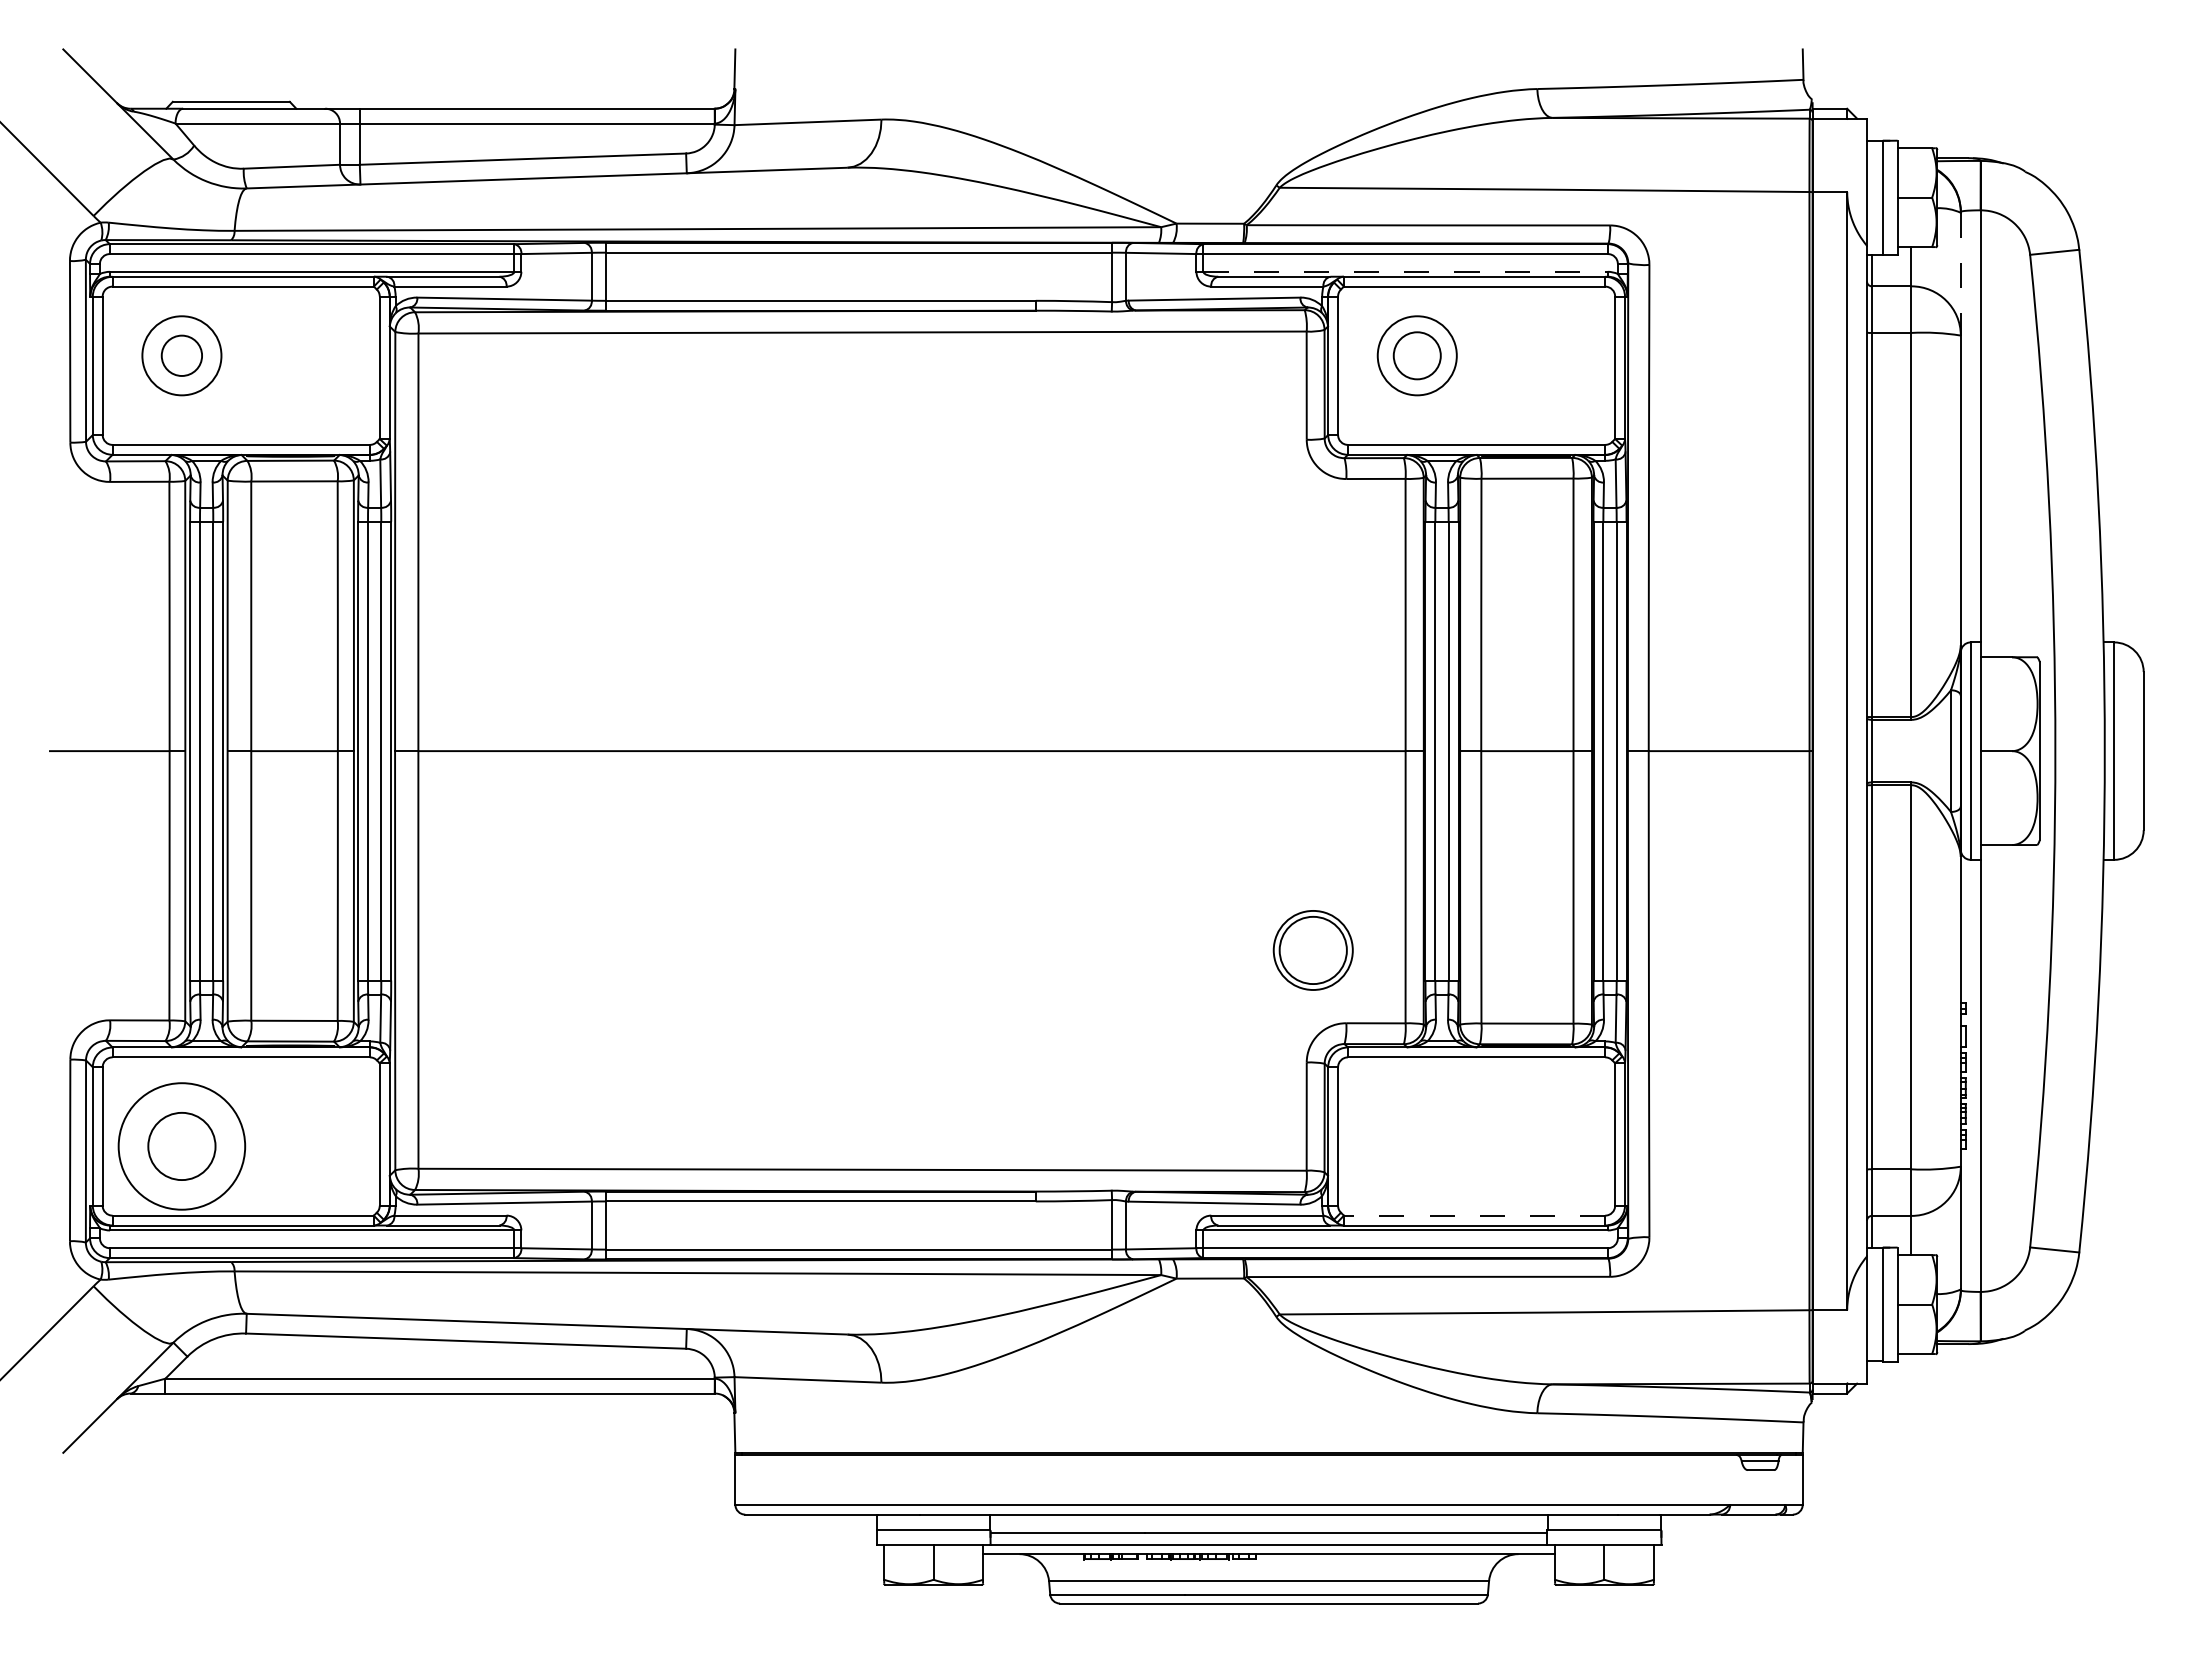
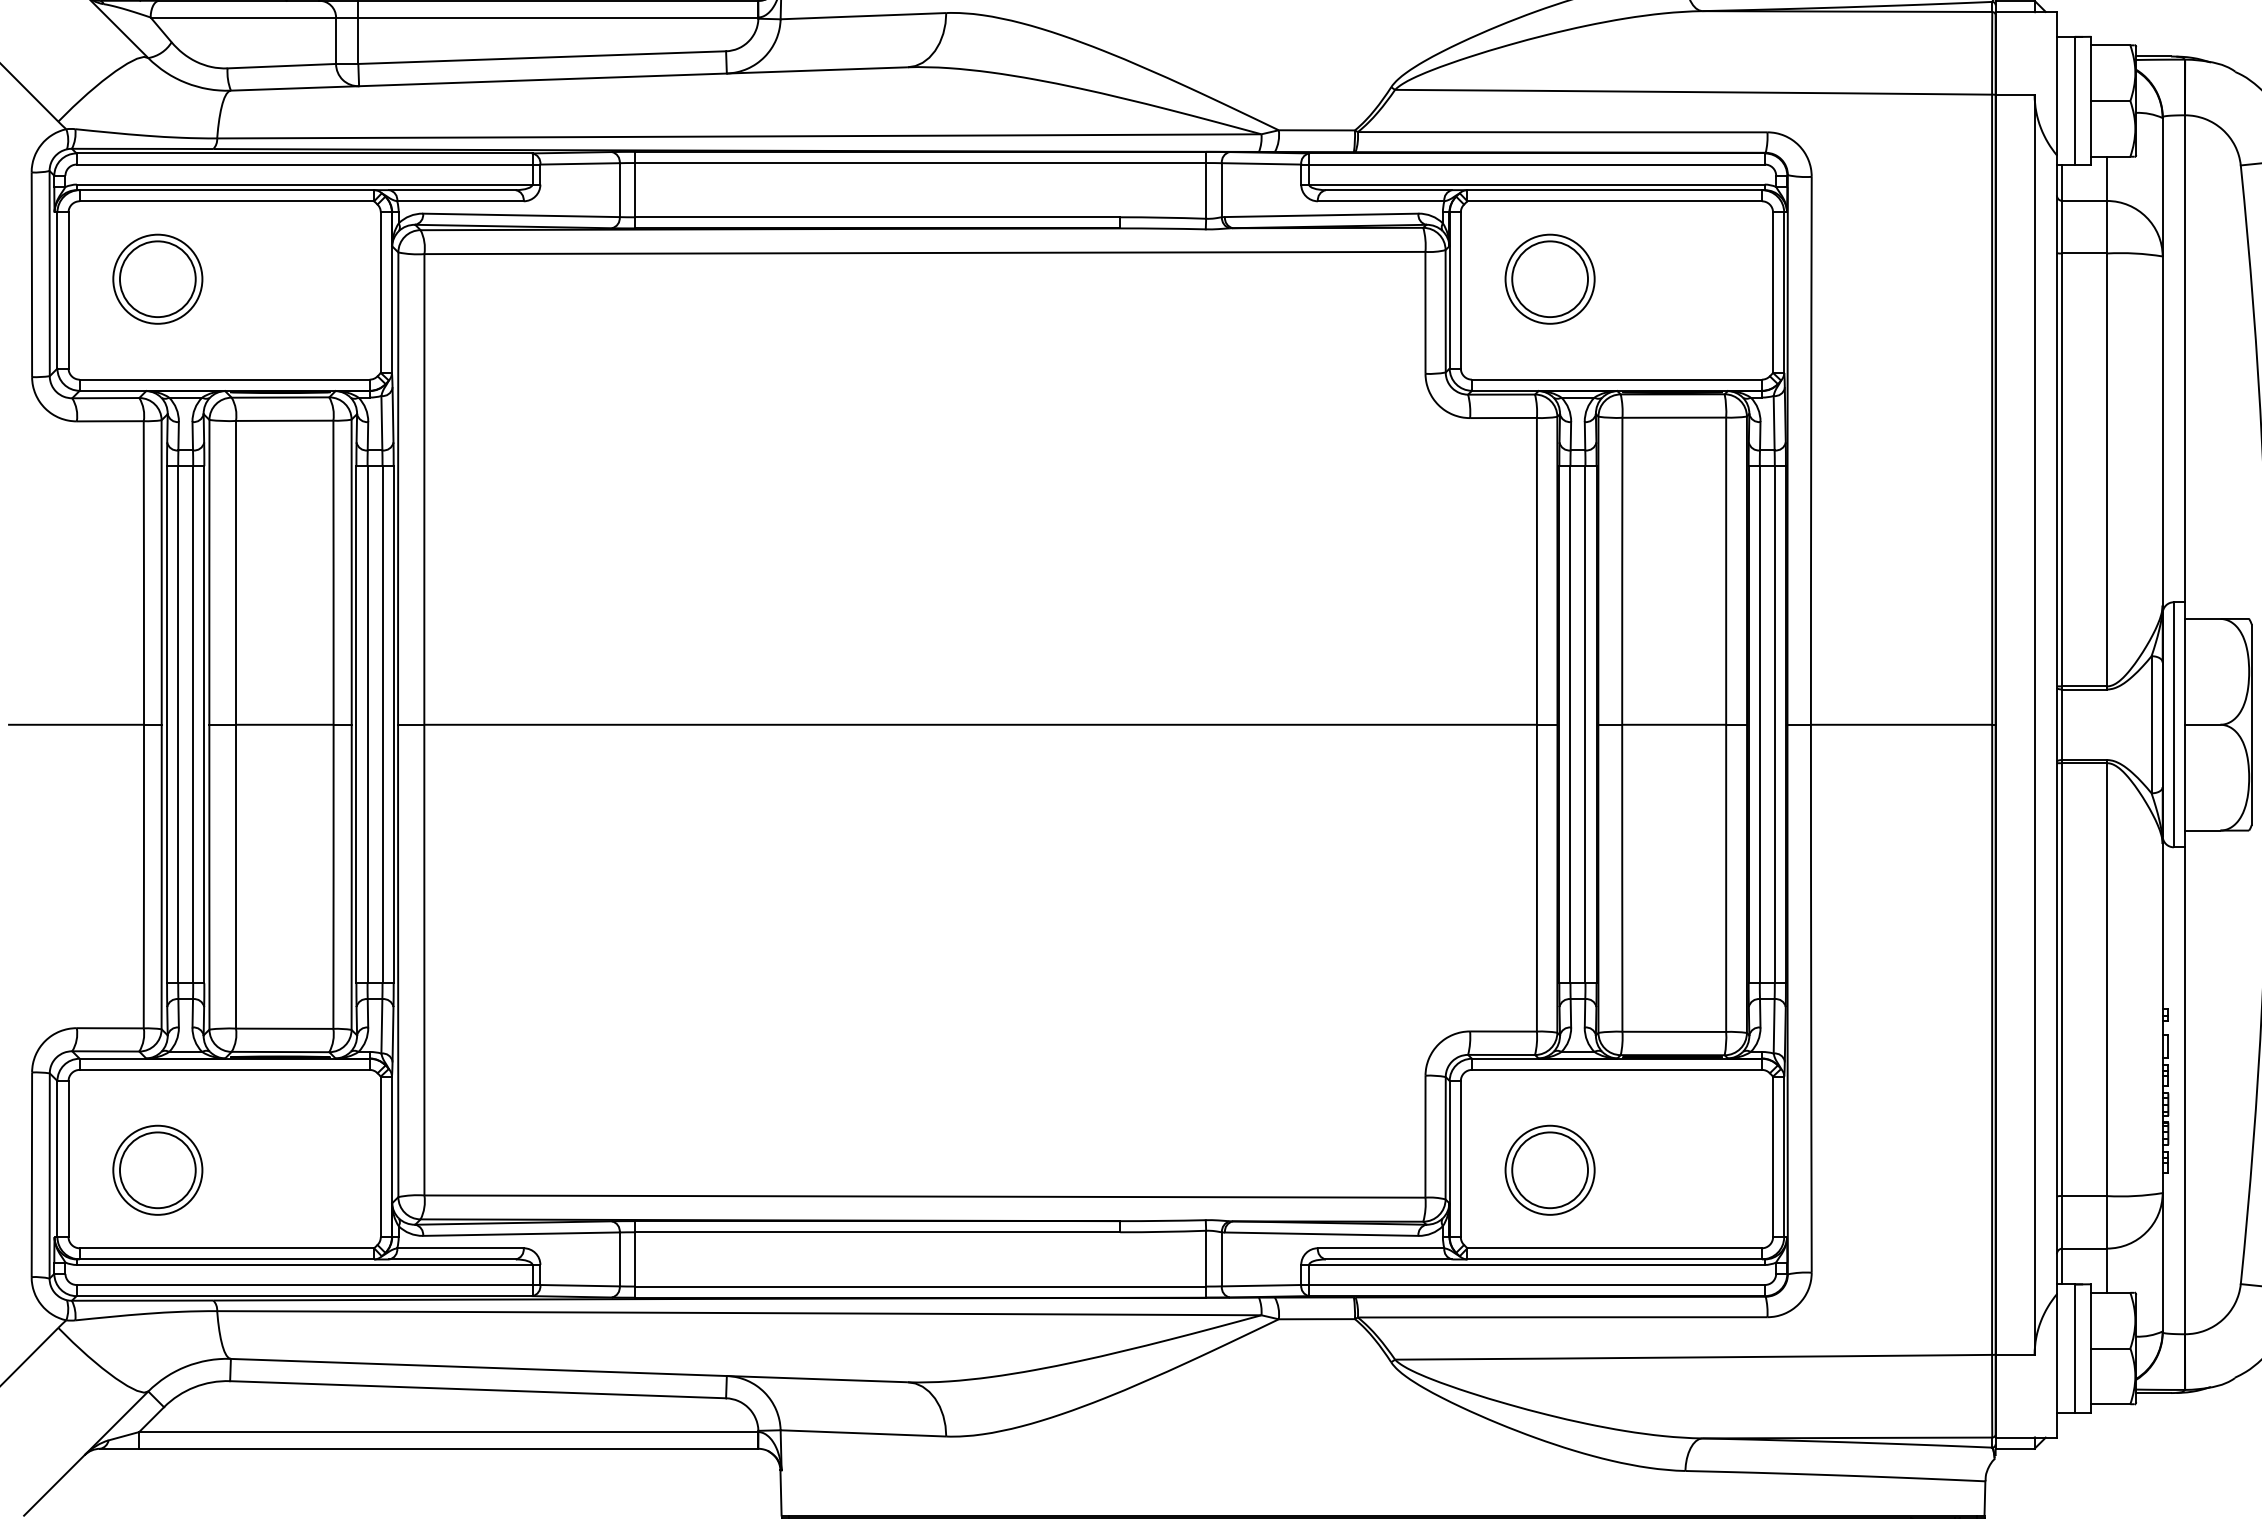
line: (1406, 271) -> (1537, 184), dashed -> solid
line: (1960, 274) -> (2162, 187), dashed -> solid
circle: (181, 355) -> (157, 278), size x1.67
circle: (1416, 355) -> (1549, 278), size x1.43
part: (1312, 950) -> (1549, 1170), moved
circle: (181, 1146) -> (157, 1170), size x0.62
line: (1474, 1215) -> (1614, 1248), dashed -> solid

